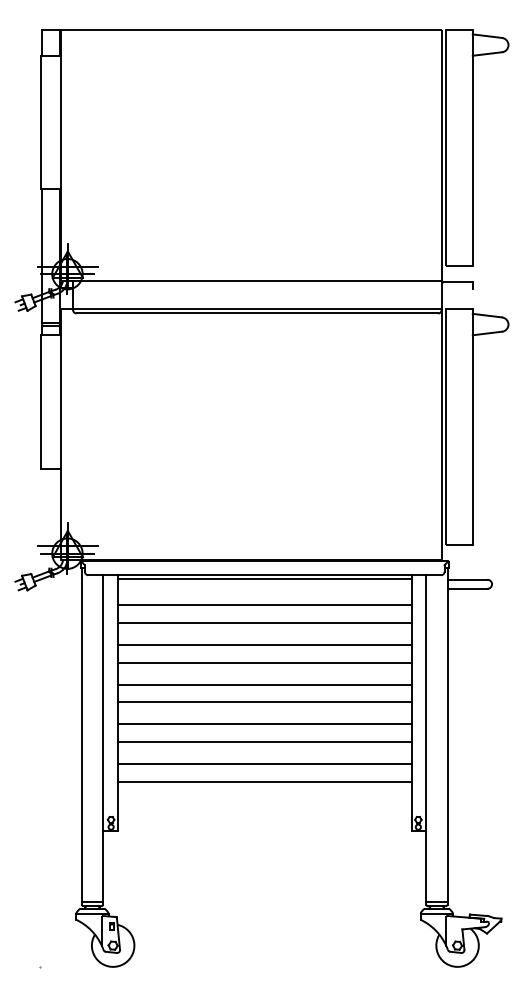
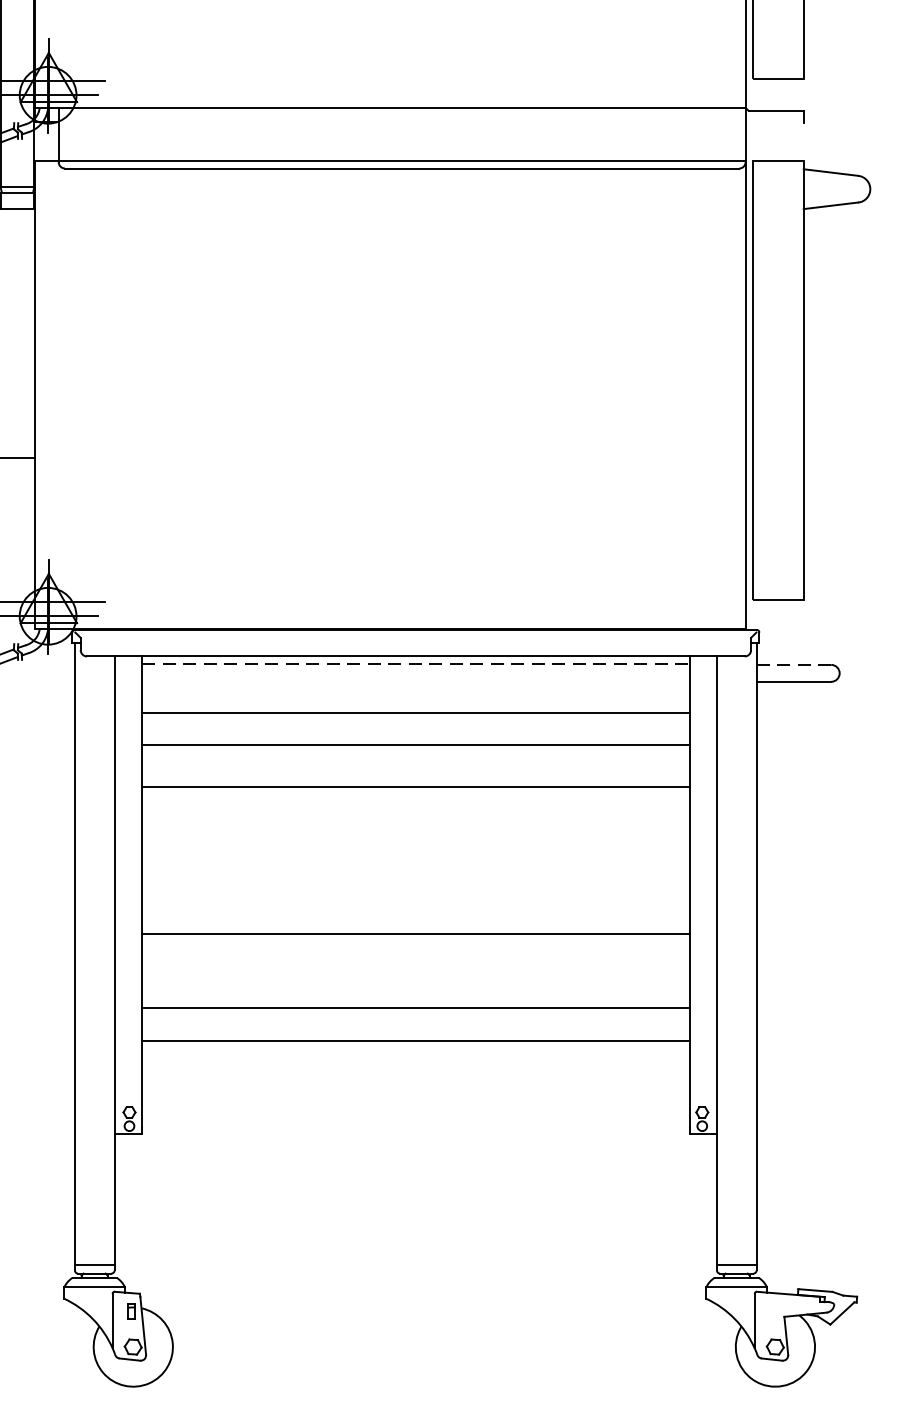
line: (264, 579) -> (415, 664), solid -> dashed
line: (467, 579) -> (793, 664), solid -> dashed
line: (264, 662) -> (415, 819), removed
line: (264, 684) -> (415, 860), removed
line: (264, 702) -> (415, 893), removed
line: (264, 741) -> (415, 966), removed

